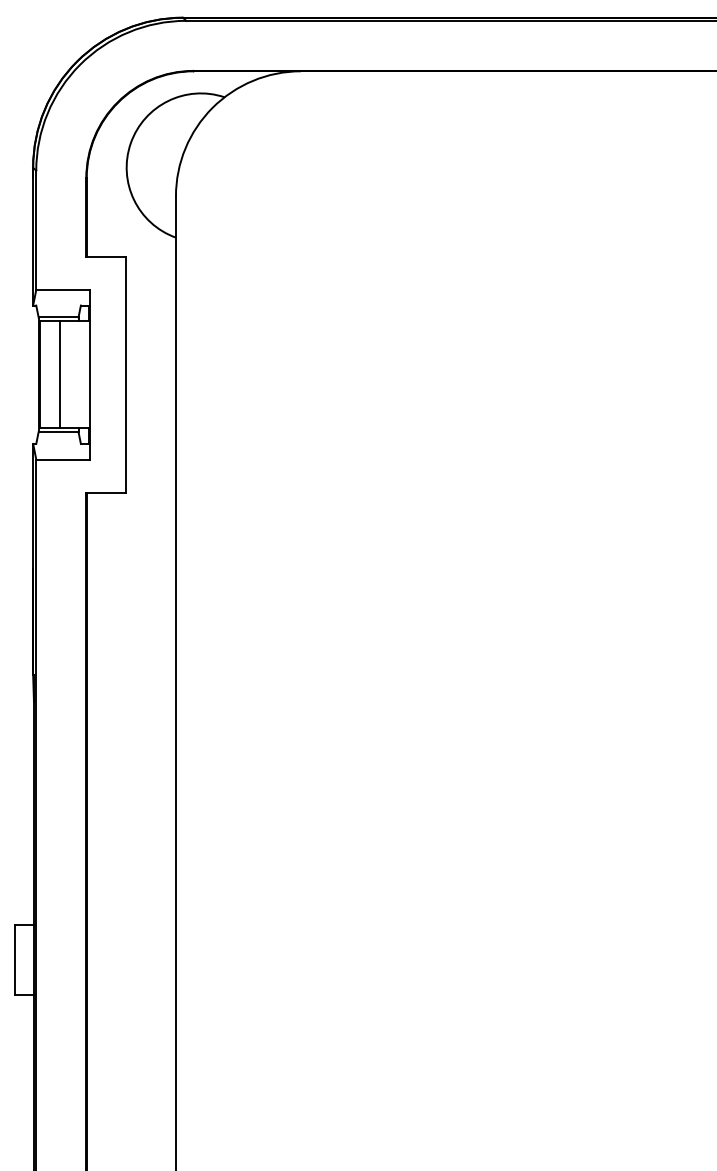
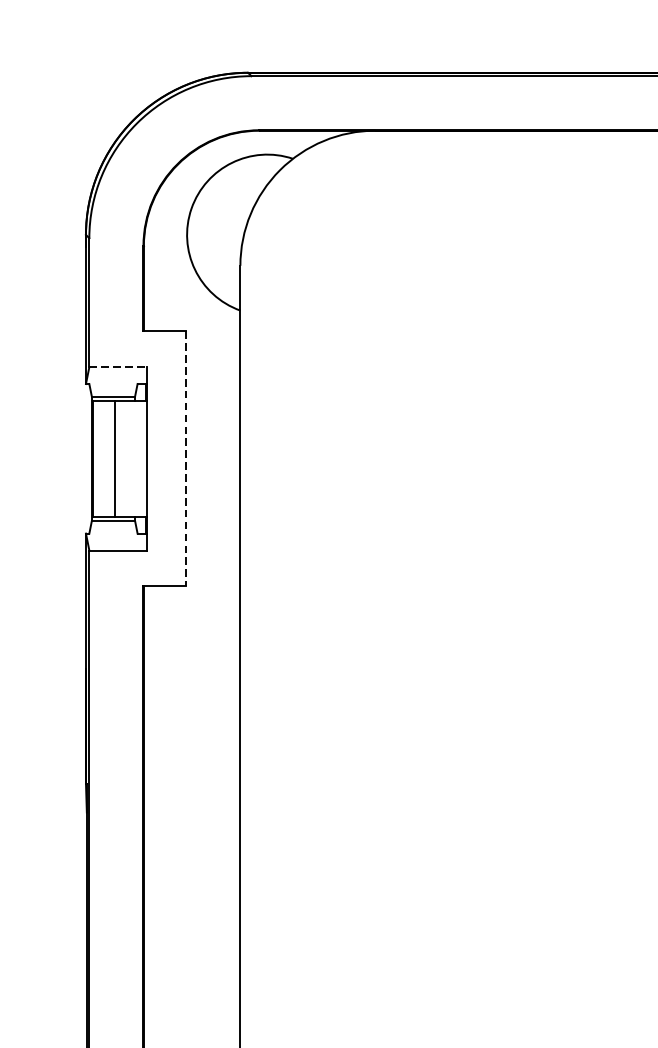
line: (63, 289) -> (118, 366), solid -> dashed
line: (125, 374) -> (185, 458), solid -> dashed

